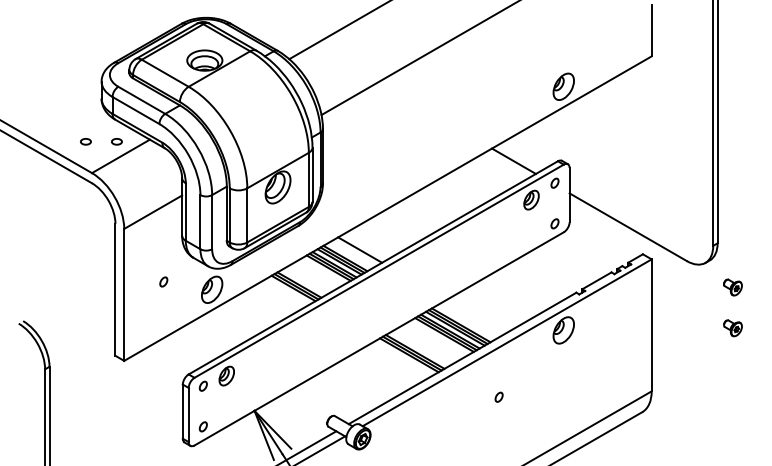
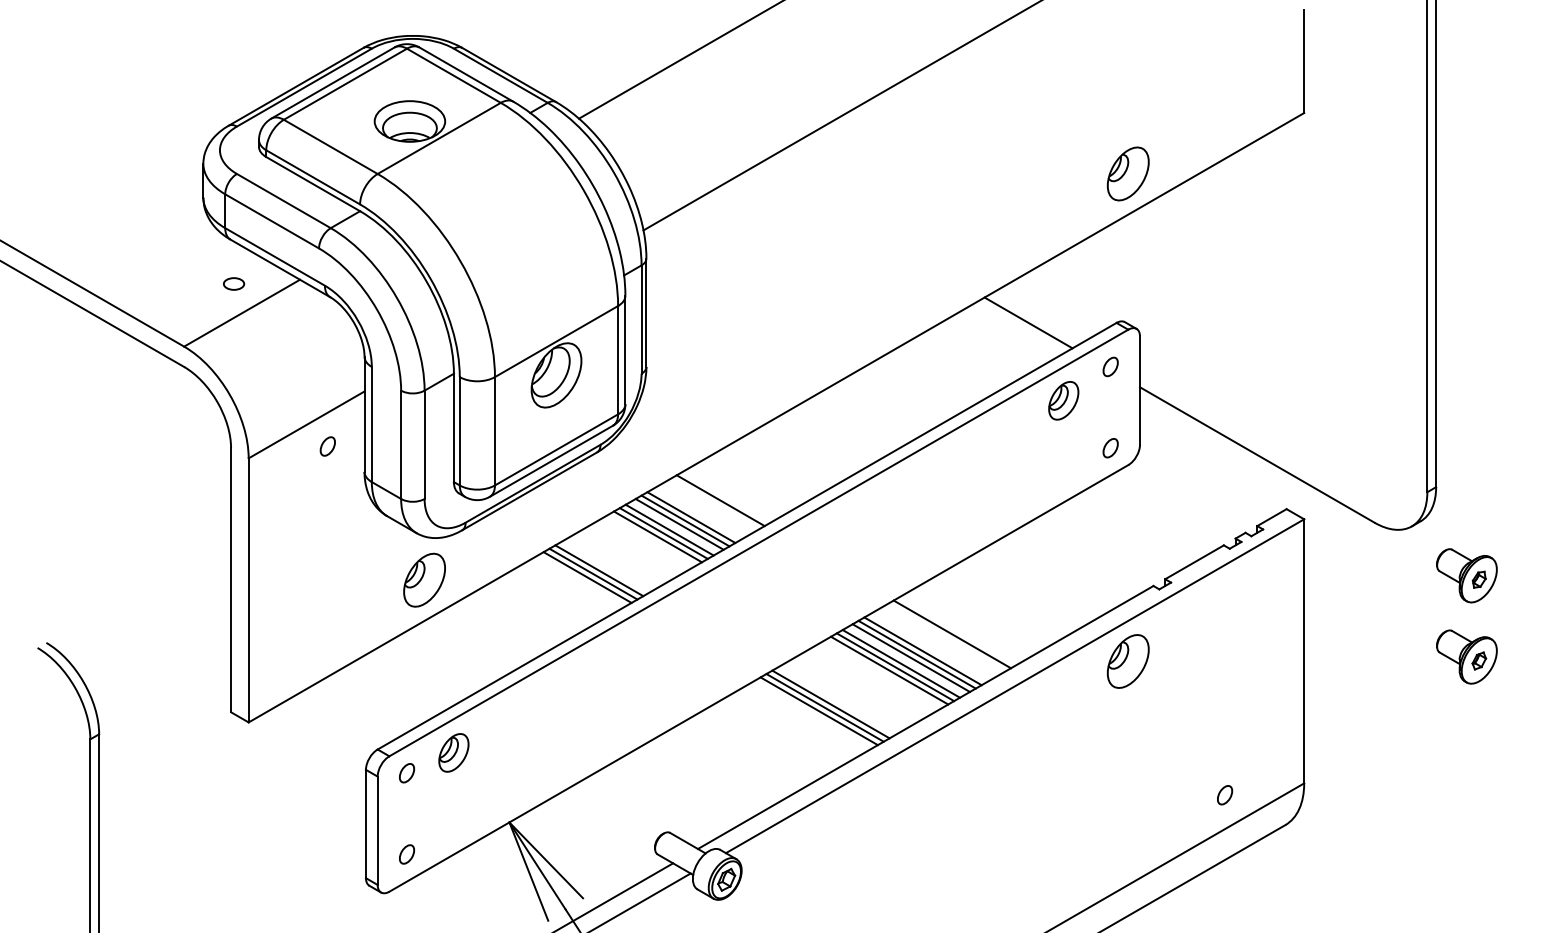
part: (85, 141) -> (171, 283), removed
part: (163, 281) -> (327, 445), moved
part: (732, 287) -> (1465, 575), size x1.67
line: (475, 316) -> (951, 633), added
part: (732, 328) -> (1465, 657), size x1.67
part: (498, 396) -> (1223, 793), moved

